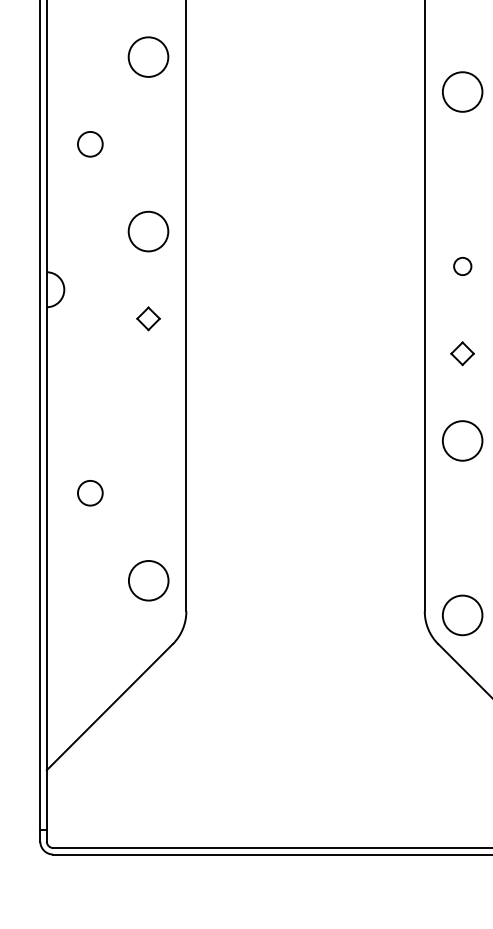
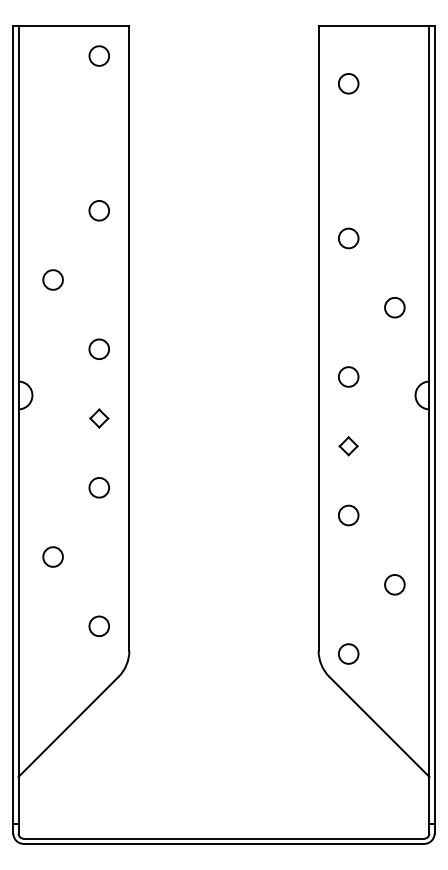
circle: (148, 56) -> (99, 210), size x0.62
circle: (462, 92) -> (348, 238), size x0.62
circle: (148, 231) -> (99, 349), size x0.62
circle: (462, 265) -> (348, 376), size x1.43
circle: (147, 405) -> (98, 487), added
circle: (462, 440) -> (348, 515), size x0.62
circle: (147, 579) -> (98, 625), size x0.62
circle: (462, 614) -> (348, 653), size x0.62

